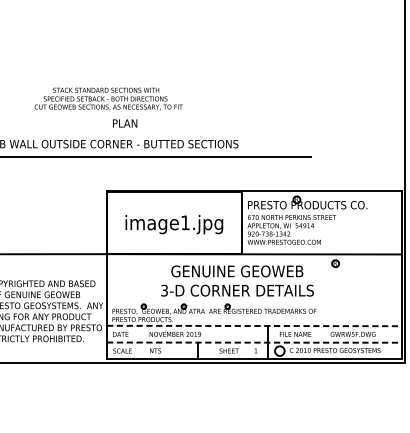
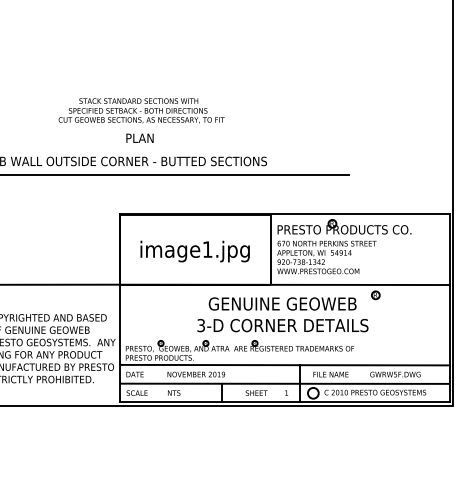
text: (108, 98) -> (141, 110), moved
text: (237, 280) -> (282, 314), moved
line: (254, 326) -> (284, 365), dashed -> solid
line: (254, 342) -> (284, 383), dashed -> solid

